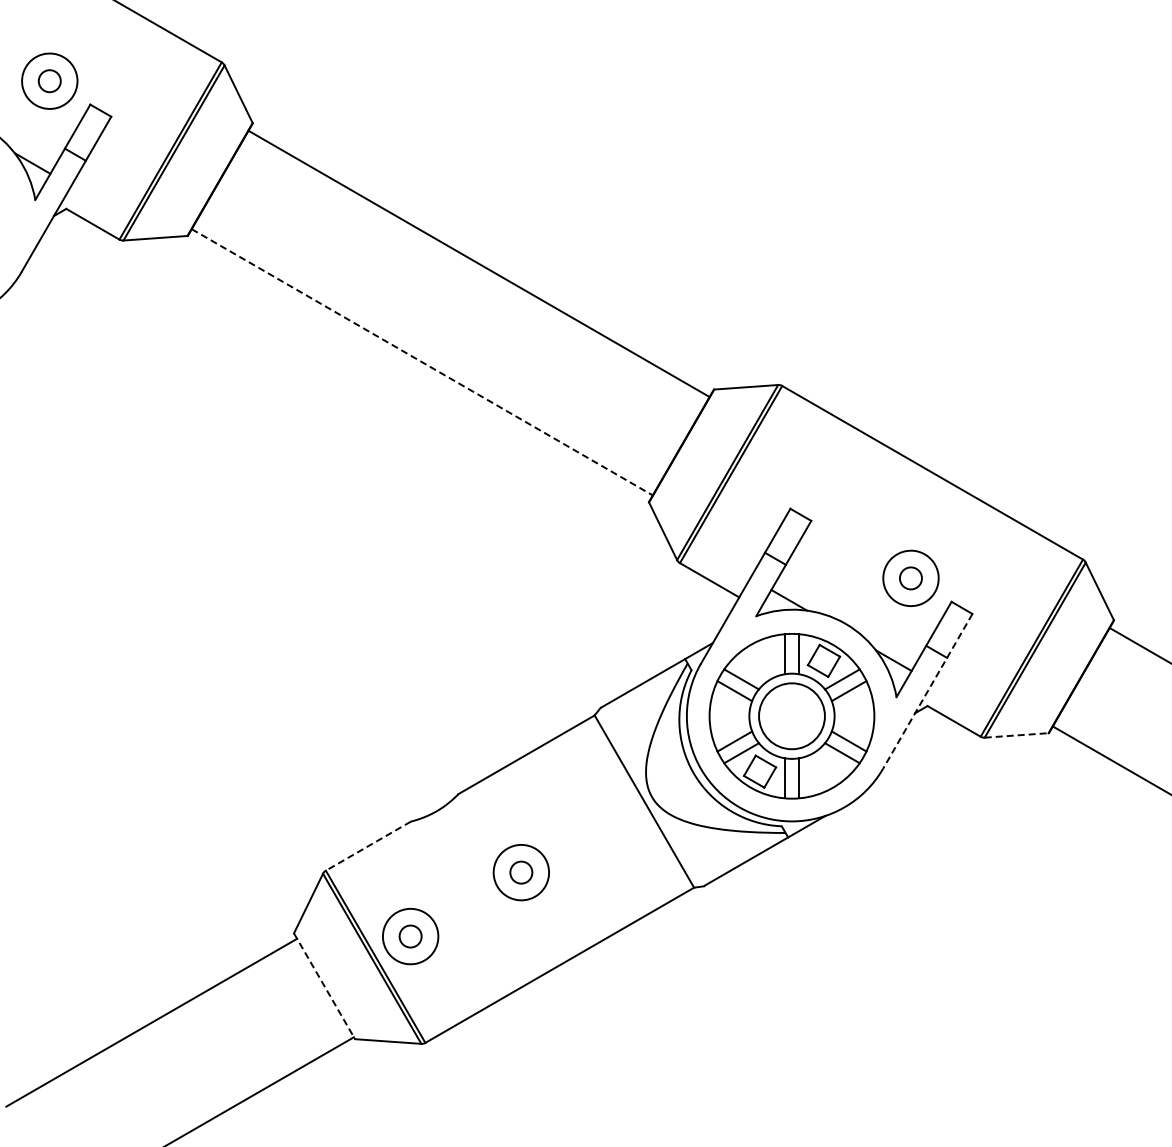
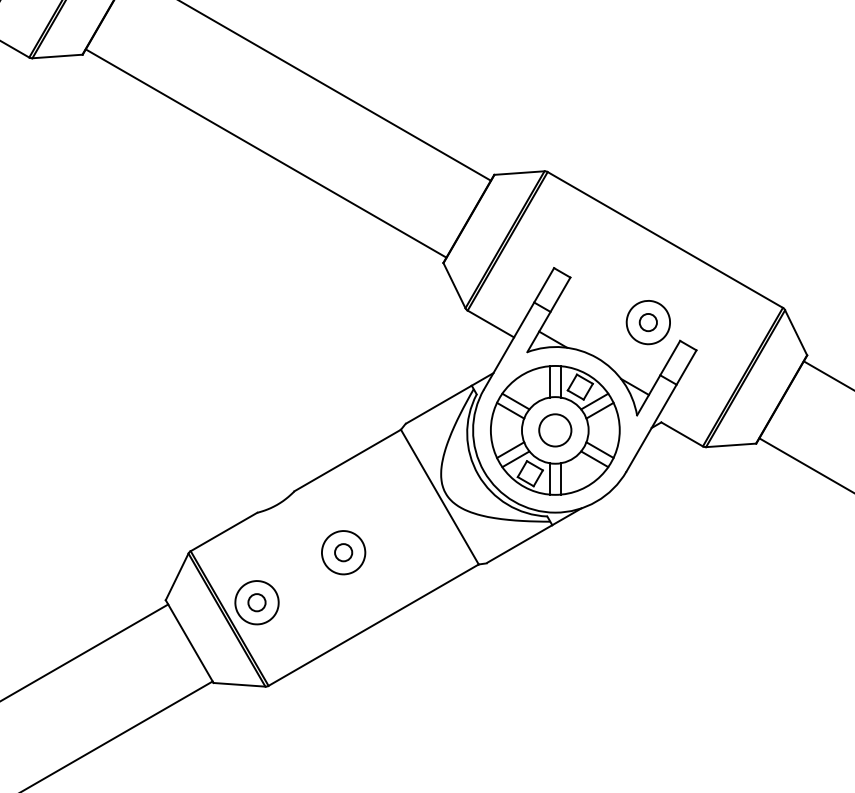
line: (422, 362) -> (266, 153), dashed -> solid
line: (927, 691) -> (661, 411), dashed -> solid
circle: (791, 715) -> (554, 429), size x0.62
line: (1017, 735) -> (731, 445), dashed -> solid
line: (367, 846) -> (223, 532), dashed -> solid
line: (324, 986) -> (189, 641), dashed -> solid

